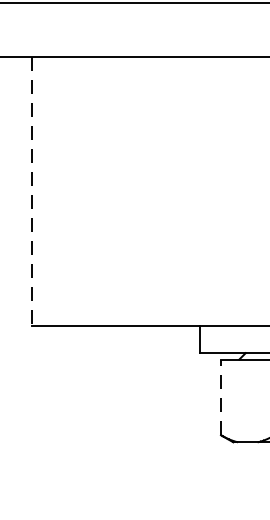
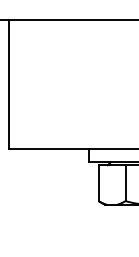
line: (31, 192) -> (8, 85), dashed -> solid
line: (221, 395) -> (99, 182), dashed -> solid

